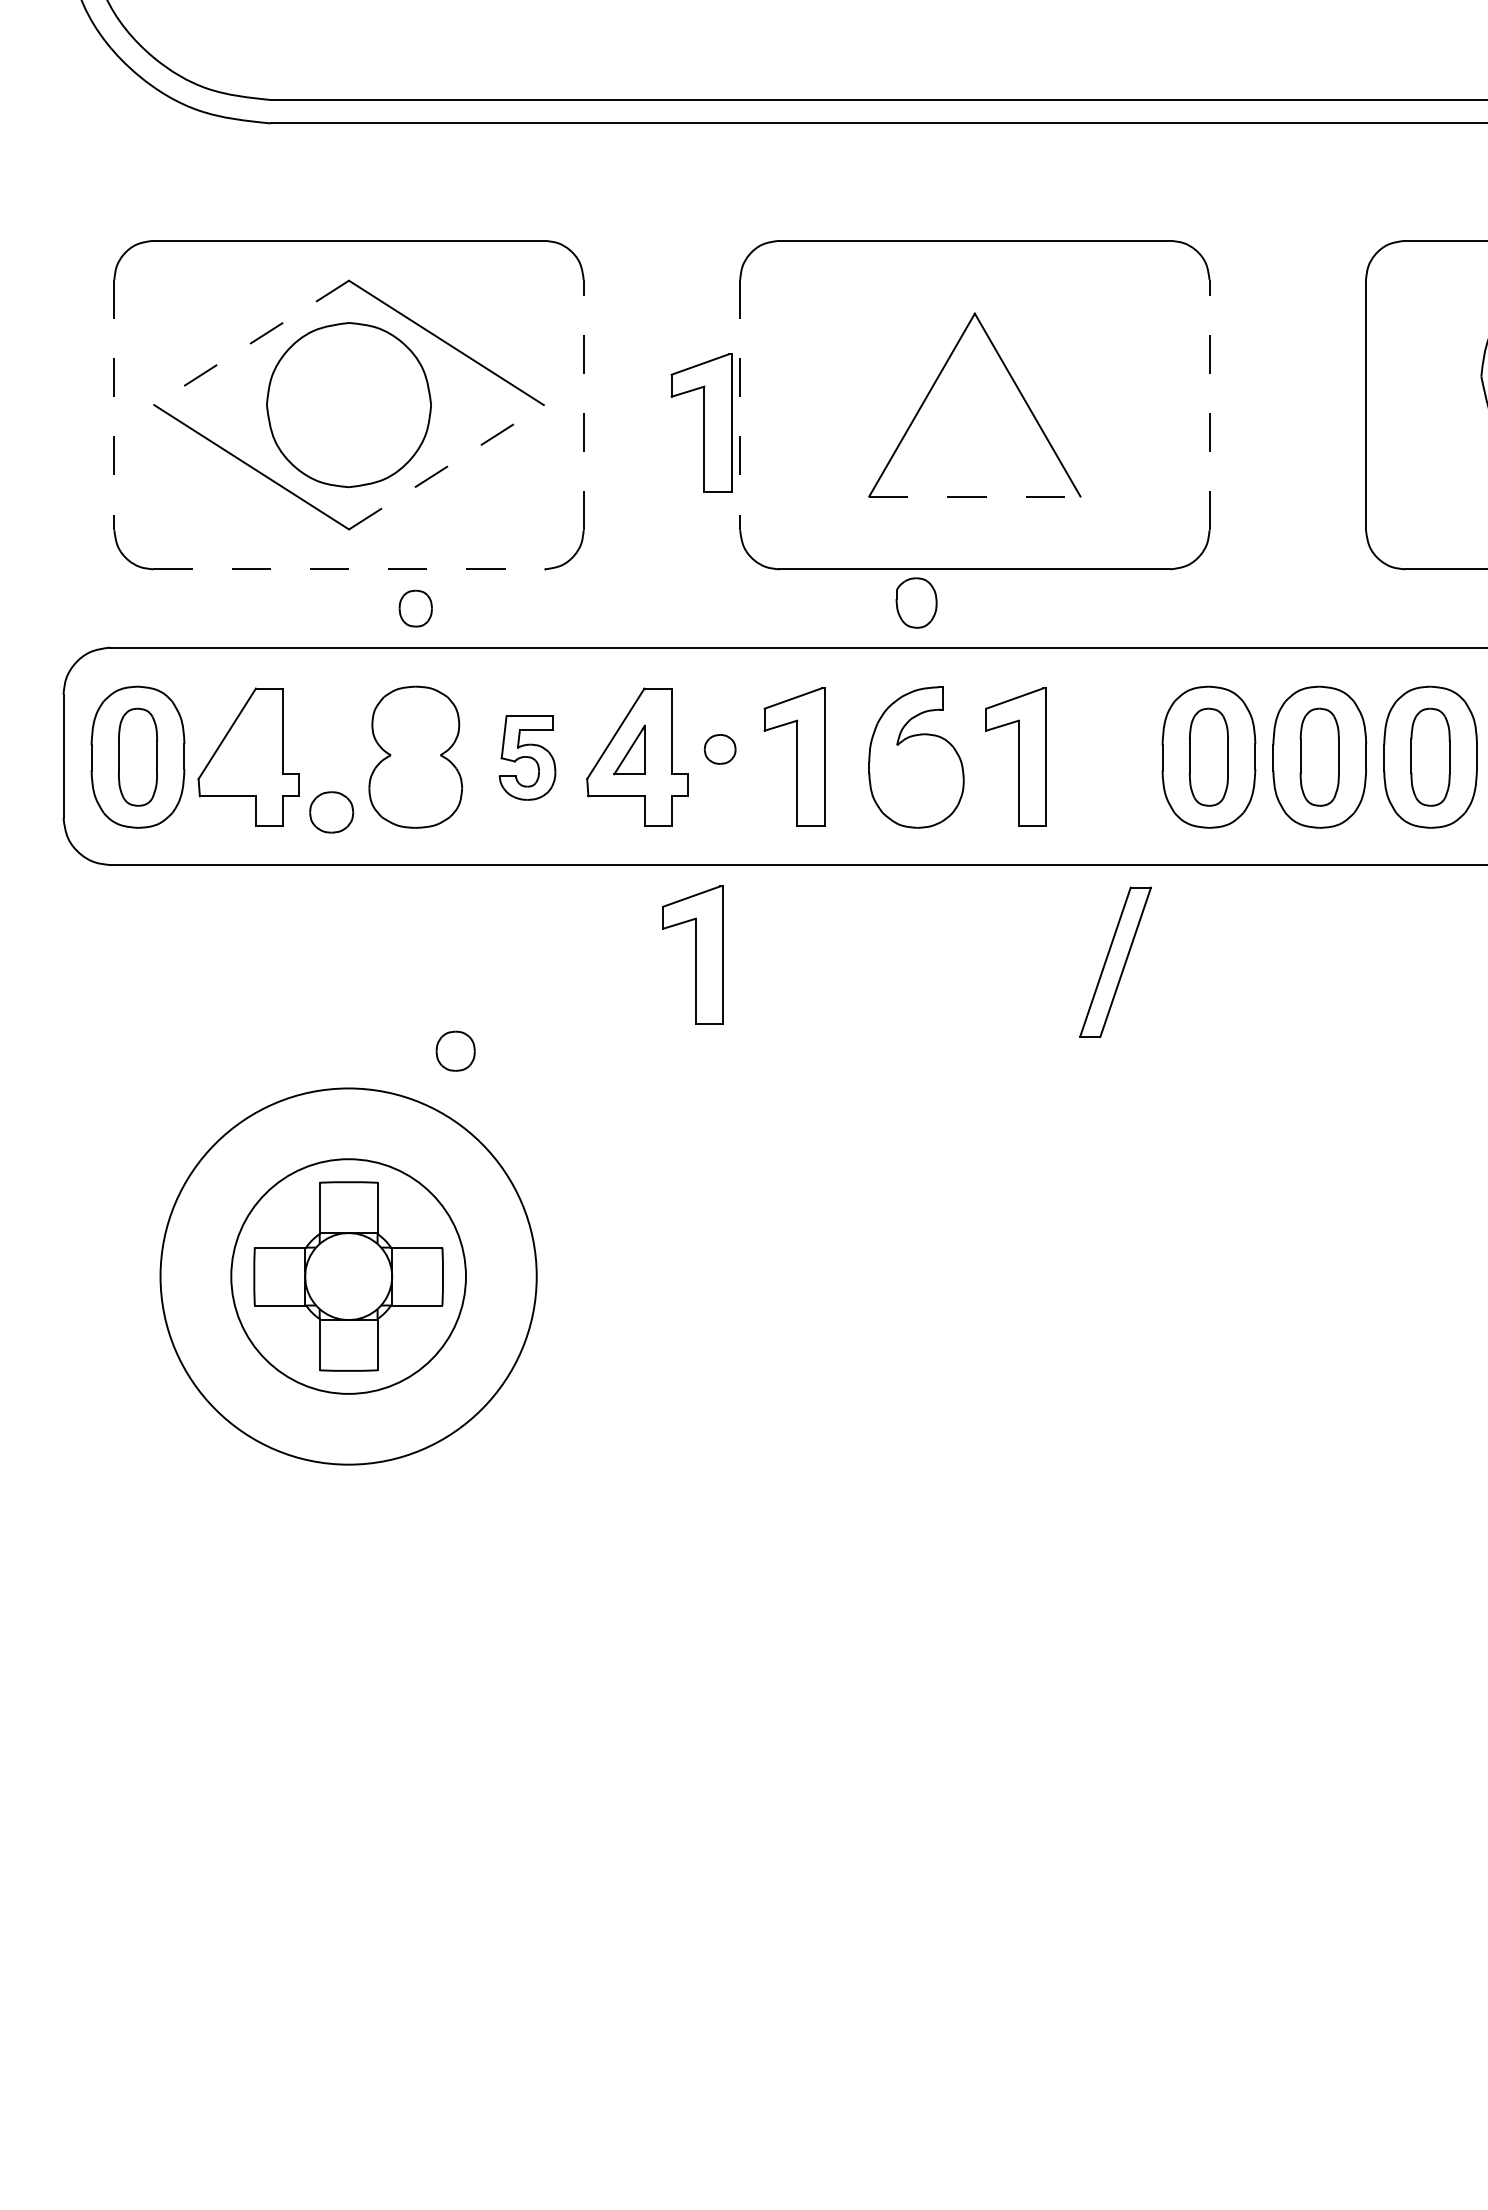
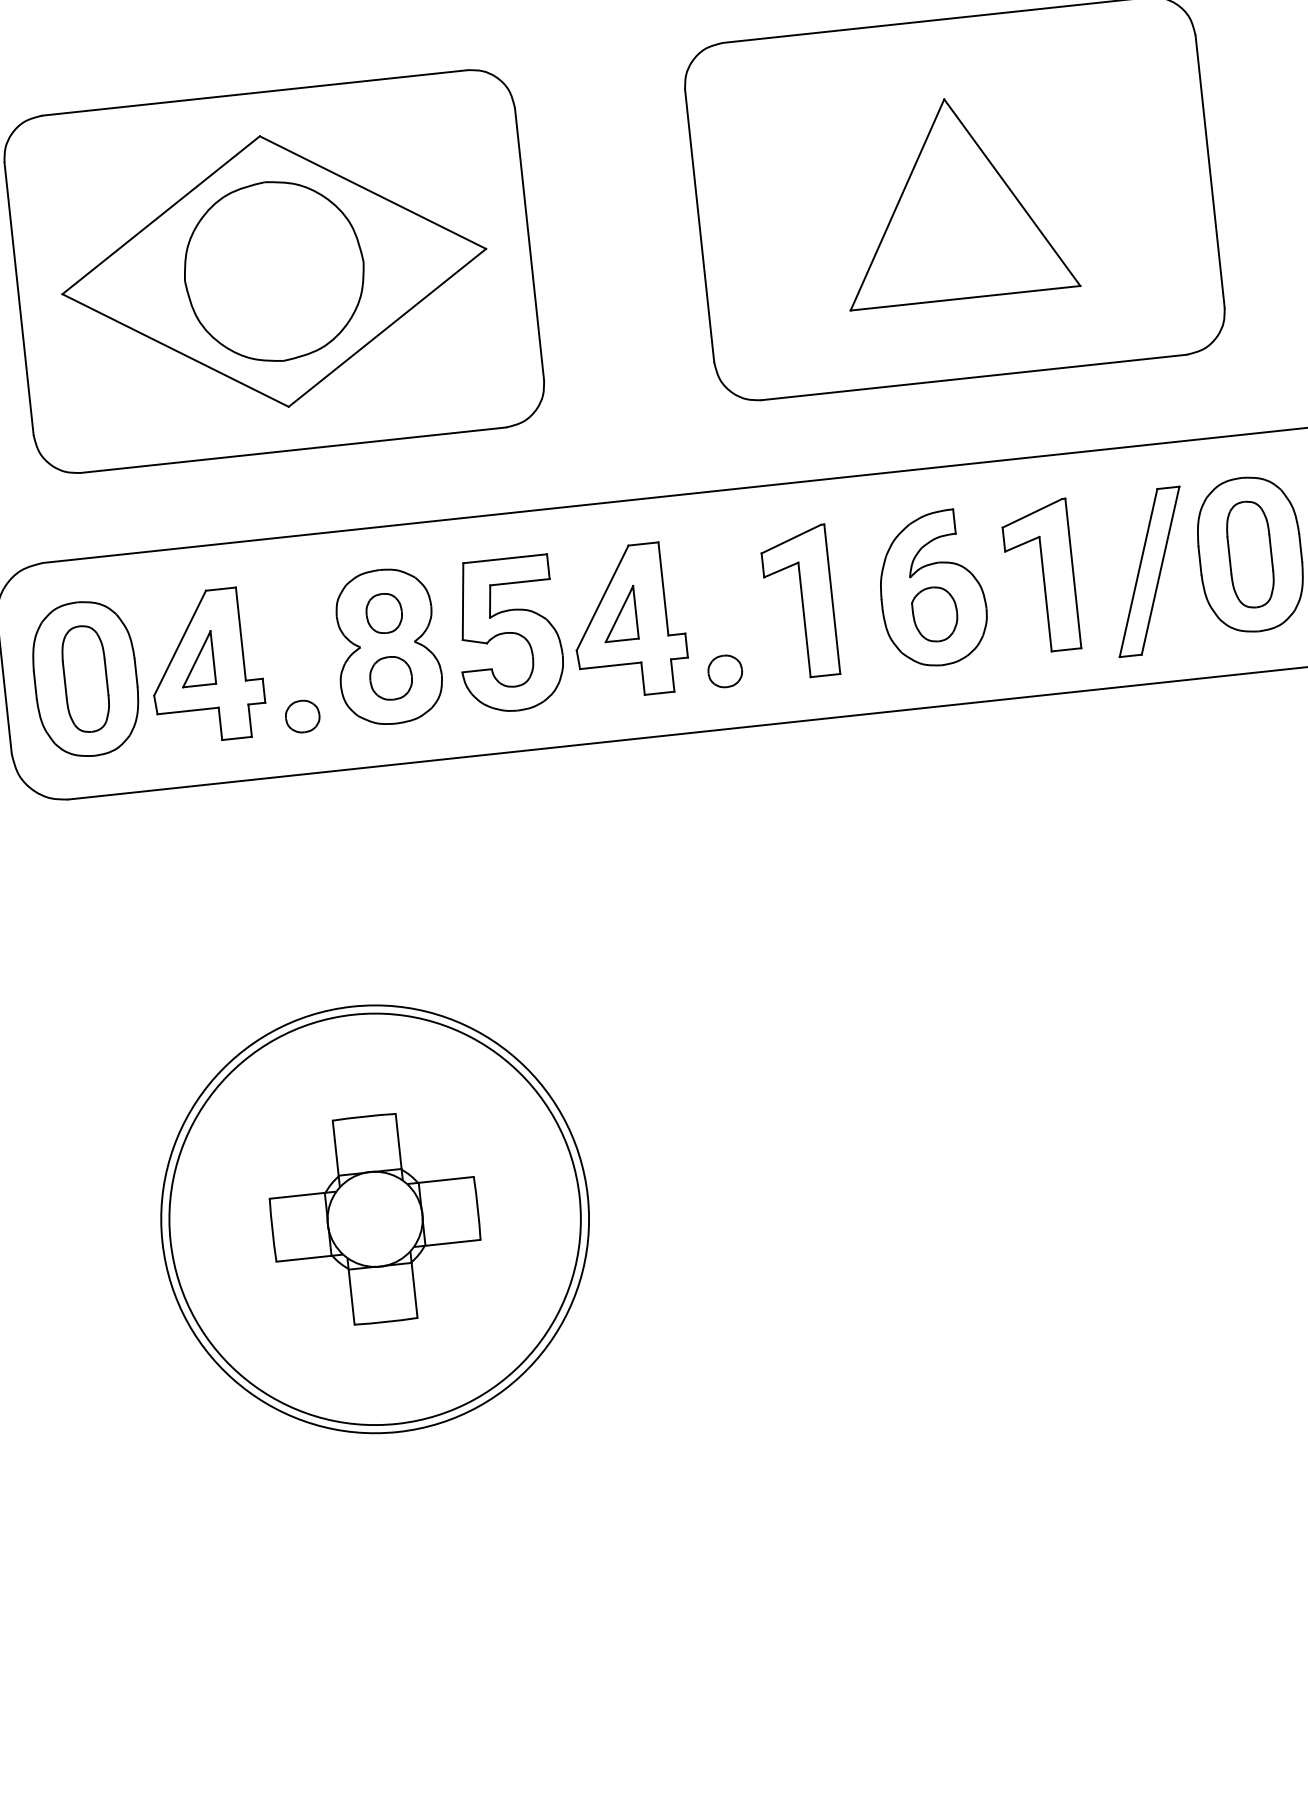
line: (251, 342) -> (160, 214), dashed -> solid
line: (583, 404) -> (529, 243), dashed -> solid
line: (1209, 404) -> (1209, 170), dashed -> solid
line: (114, 405) -> (19, 299), dashed -> solid
line: (740, 405) -> (700, 226), dashed -> solid
part: (701, 422) -> (659, 249), removed
line: (446, 467) -> (387, 328), dashed -> solid
line: (974, 496) -> (965, 298), dashed -> solid
line: (349, 569) -> (293, 450), dashed -> solid
part: (916, 602) -> (935, 613), moved
part: (415, 608) -> (383, 613), moved
part: (240, 749) -> (196, 658), added
part: (719, 749) -> (724, 671), moved
part: (527, 757) -> (509, 634), size x1.67
part: (331, 812) -> (302, 716), size x0.71
part: (692, 954) -> (711, 829), removed
part: (1115, 961) -> (1149, 571), moved
part: (455, 1050) -> (390, 677), moved
circle: (348, 1276) -> (374, 1219), size x1.67

